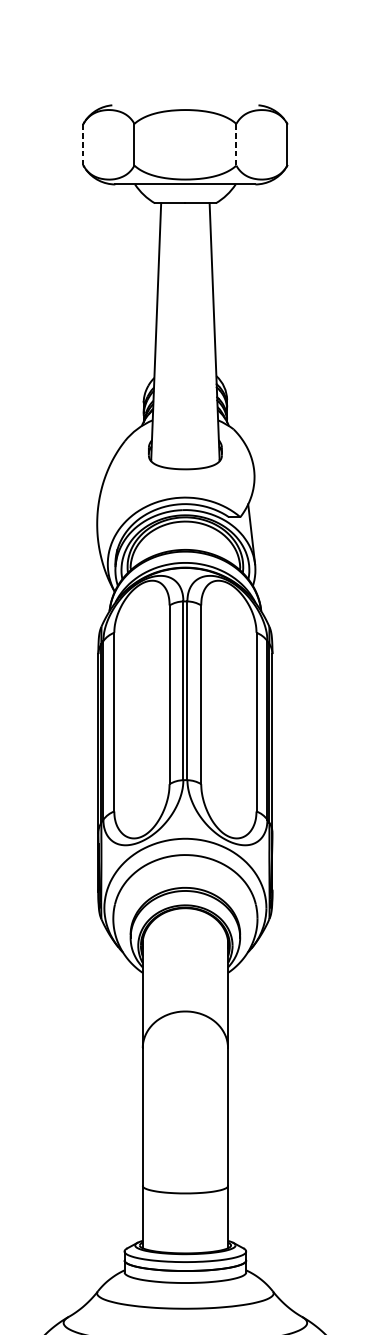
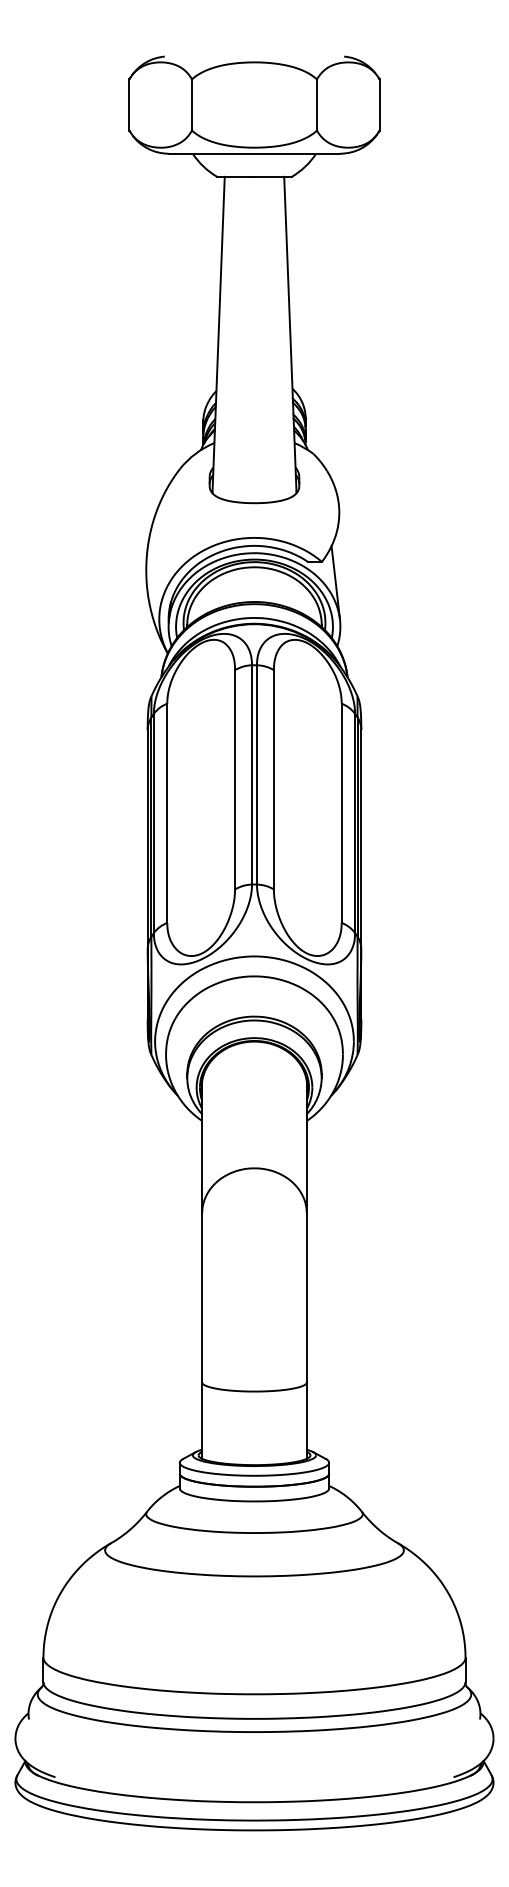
line: (83, 145) -> (129, 105), dashed -> solid
line: (236, 145) -> (317, 105), dashed -> solid

